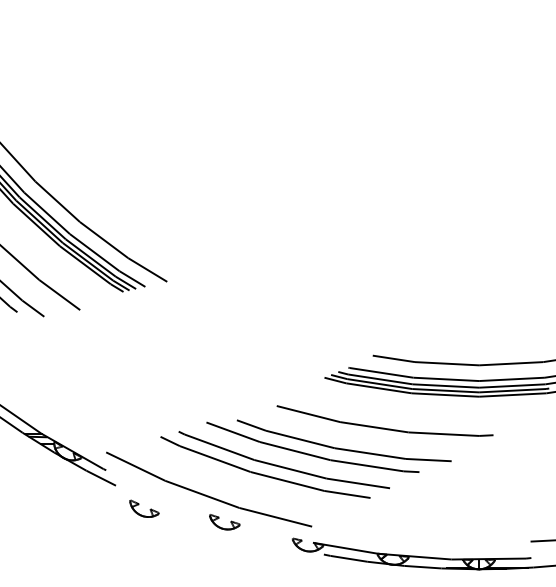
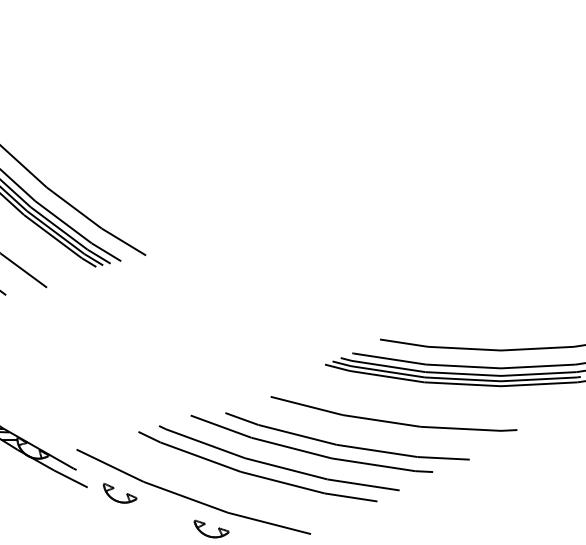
part: (144, 508) -> (120, 492), moved

